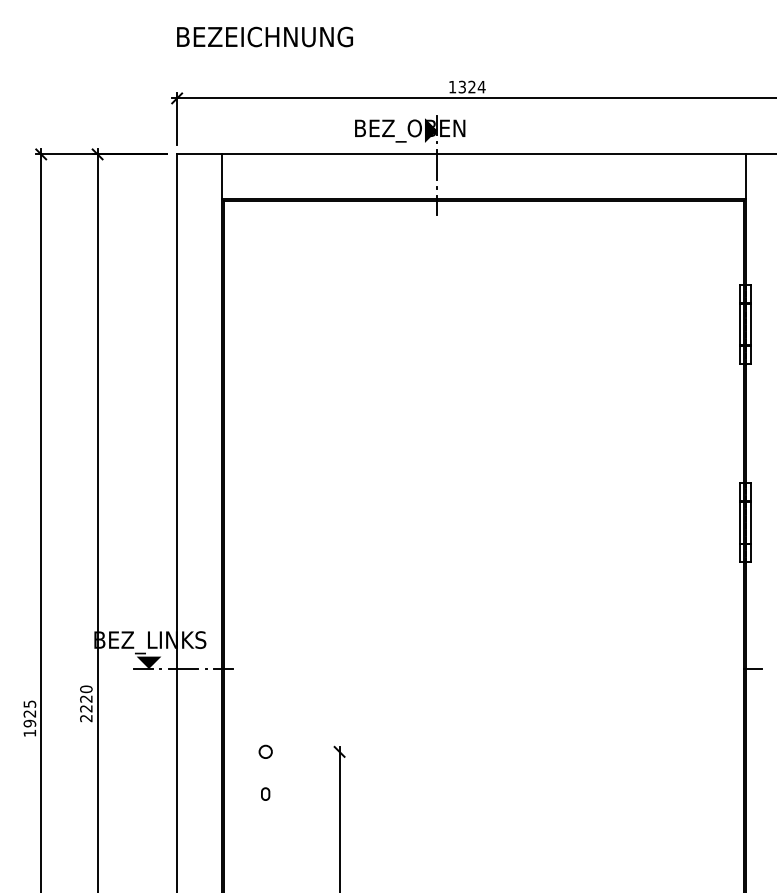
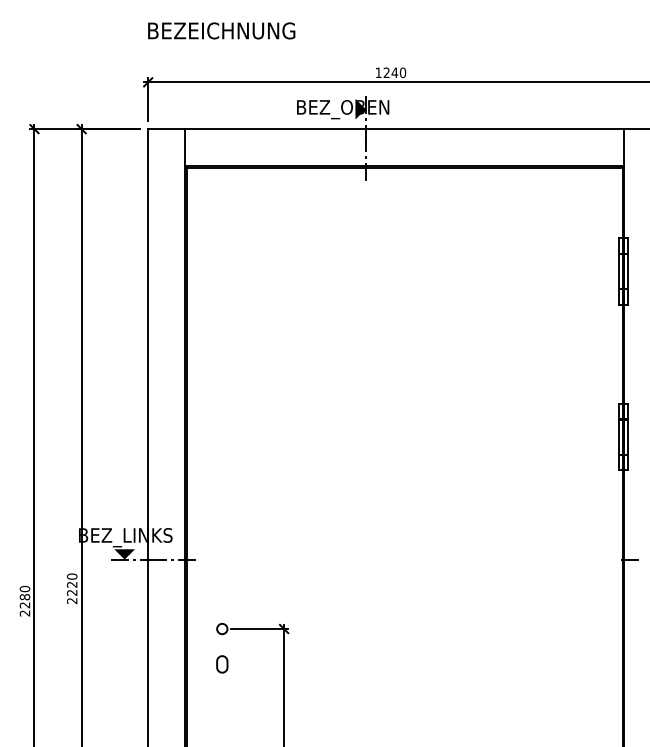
text: (471, 86) -> (394, 72), 1324 -> 1240
text: (29, 718) -> (24, 601), 1925 -> 2280
line: (309, 751) -> (258, 628), added
part: (265, 793) -> (222, 663), size x1.67

